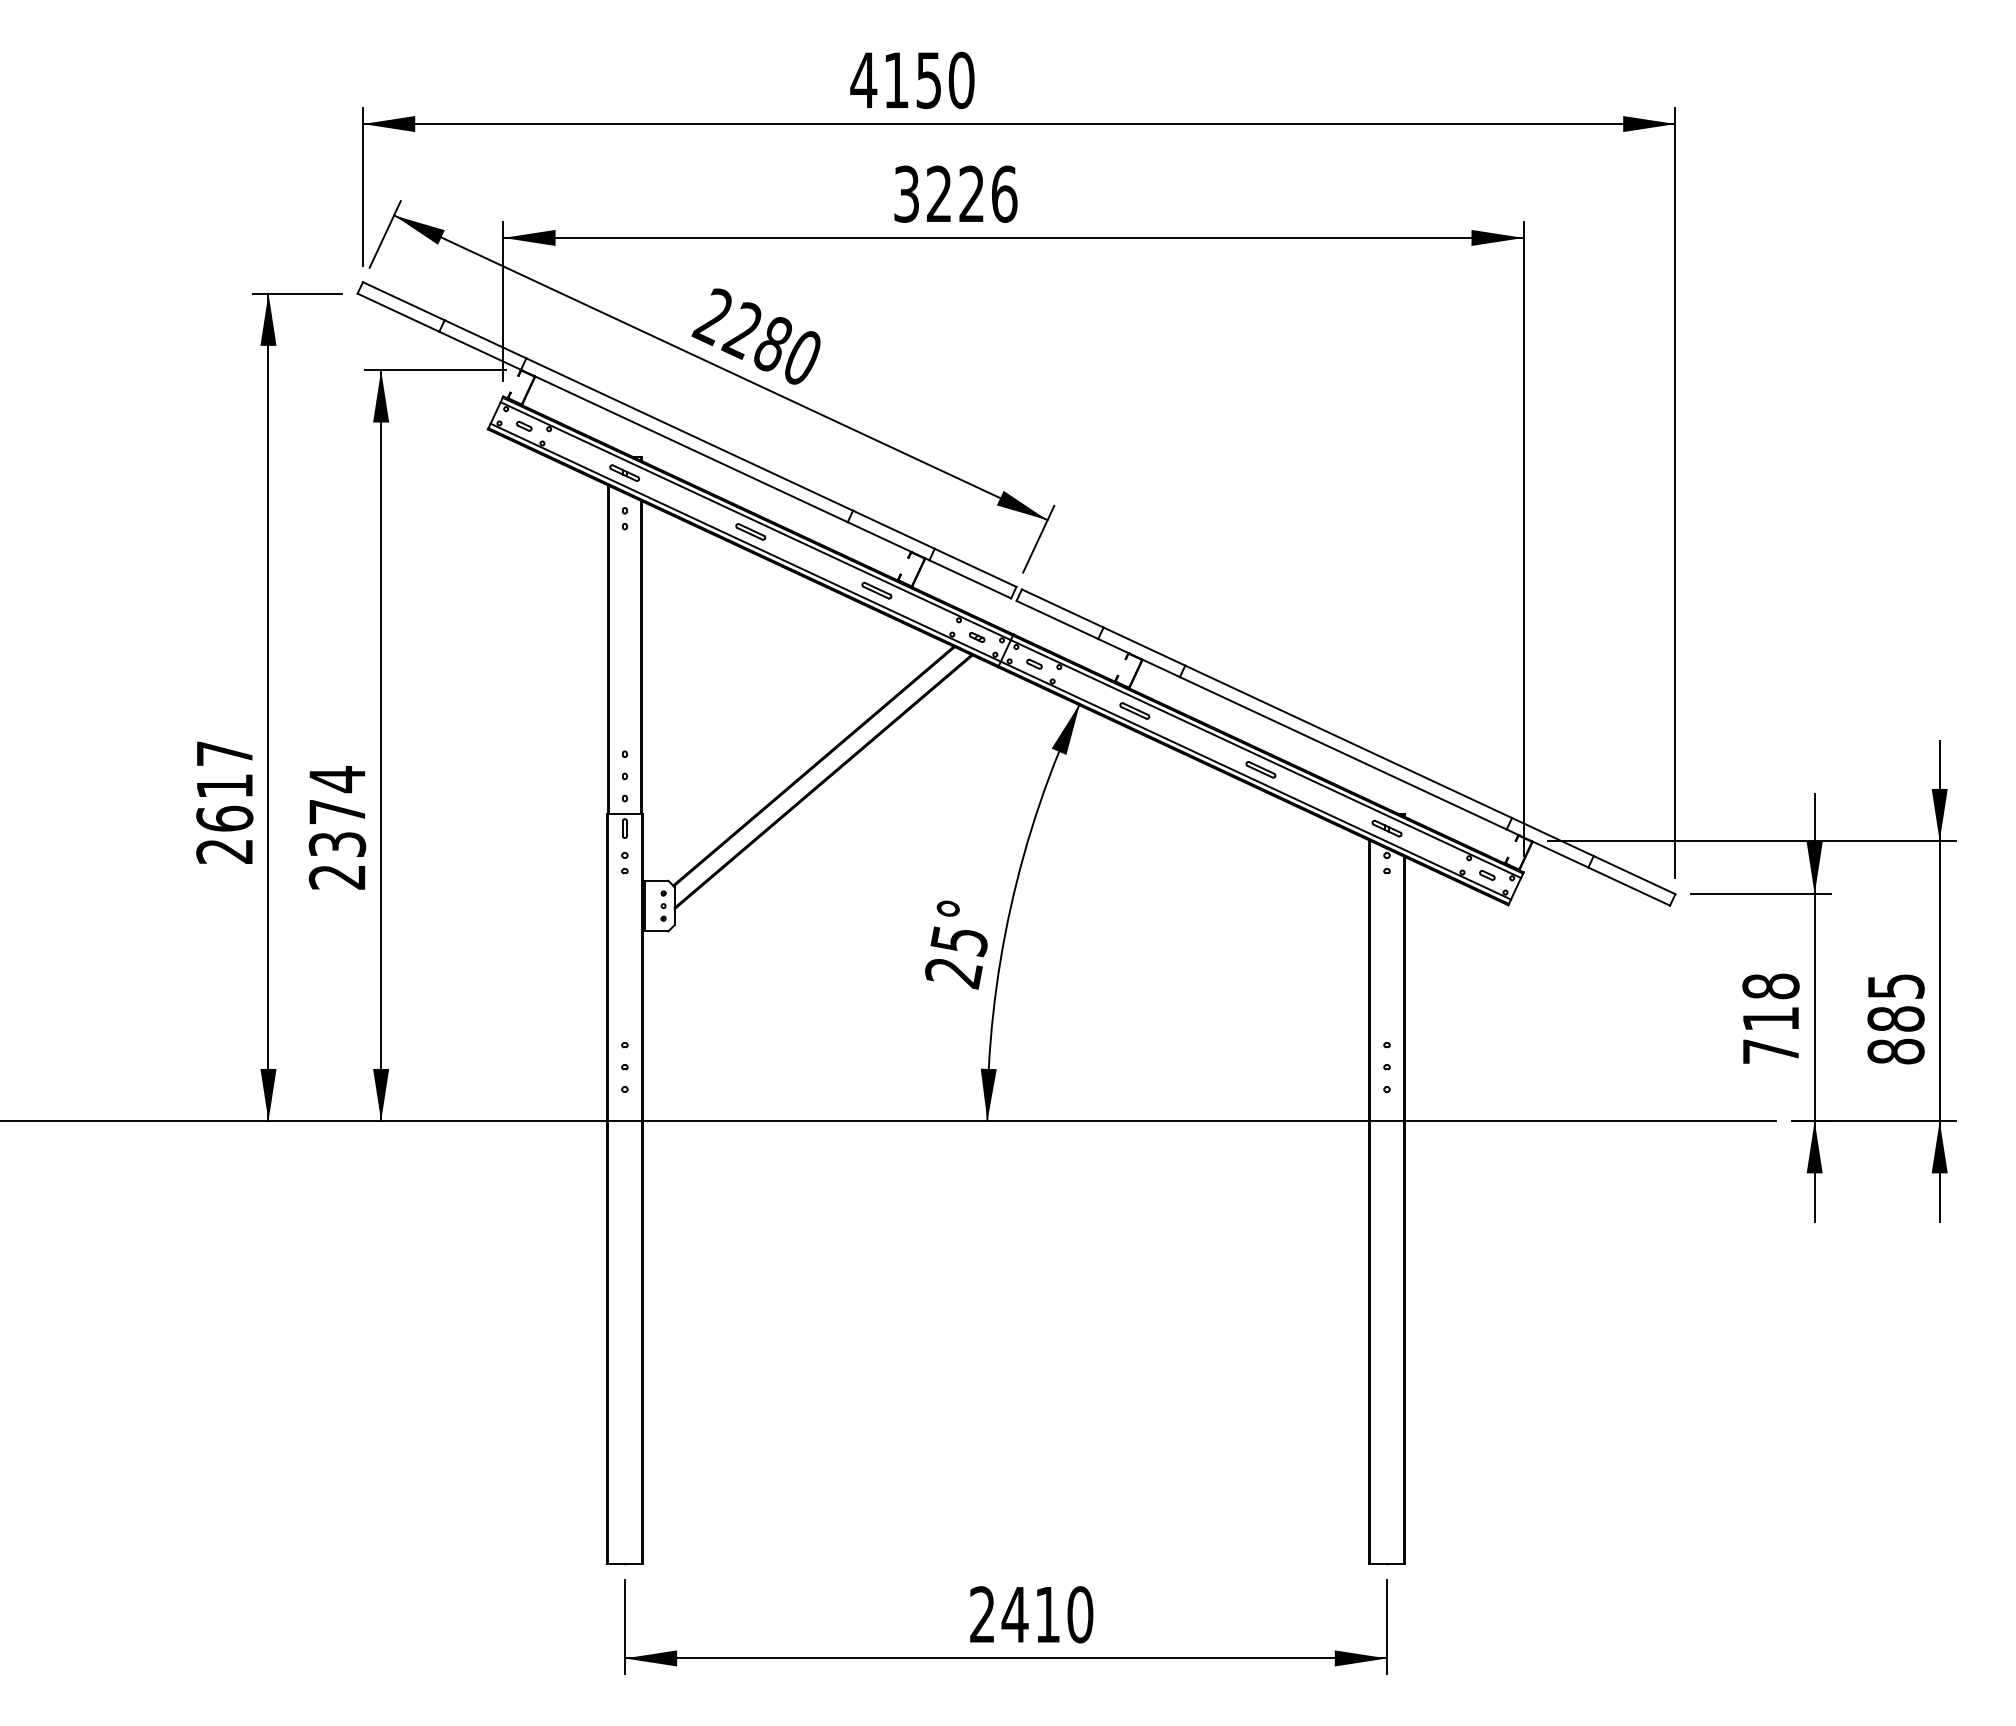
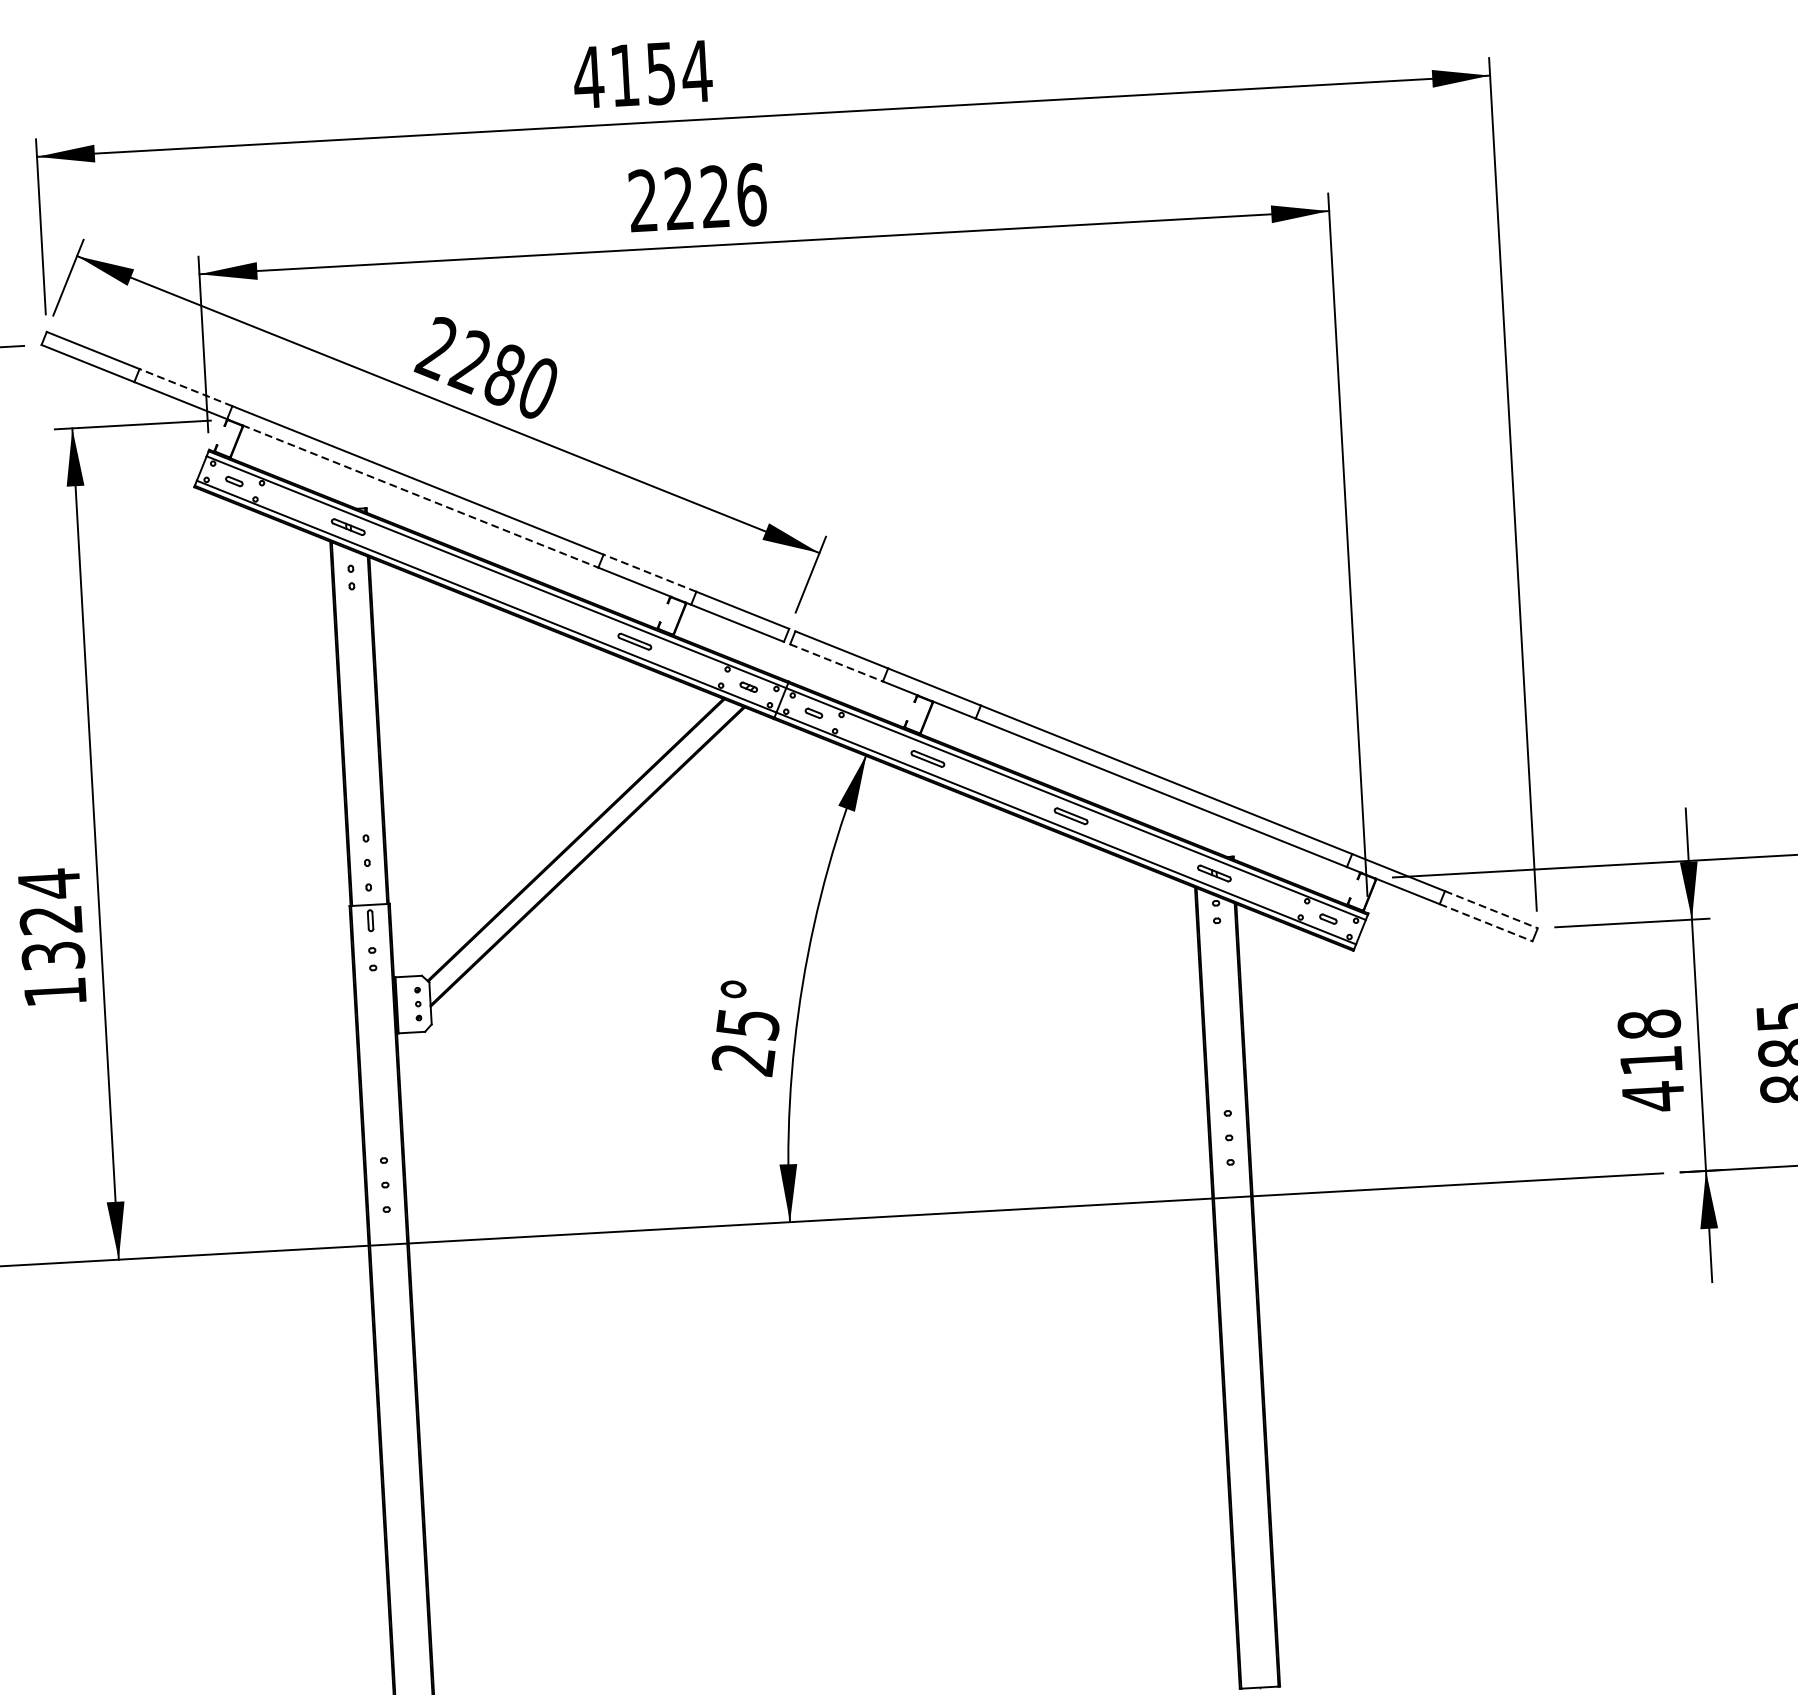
text: (961, 80) -> (696, 71), 4150 -> 4154
text: (906, 193) -> (643, 200), 3226 -> 2226
line: (485, 339) -> (185, 387), solid -> dashed
line: (691, 449) -> (420, 496), solid -> dashed
line: (893, 529) -> (649, 572), solid -> dashed
part: (750, 531) -> (491, 583), removed
line: (1057, 620) -> (836, 663), solid -> dashed
text: (336, 844) -> (52, 956), 2374 -> 1324
line: (1635, 875) -> (1492, 910), solid -> dashed
line: (1629, 886) -> (1486, 922), solid -> dashed
text: (1770, 1051) -> (1652, 1096), 718 -> 418

